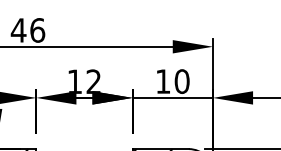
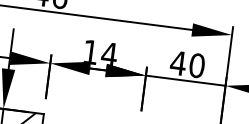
text: (93, 81) -> (109, 54), 12 -> 14
text: (163, 81) -> (178, 63), 10 -> 40

